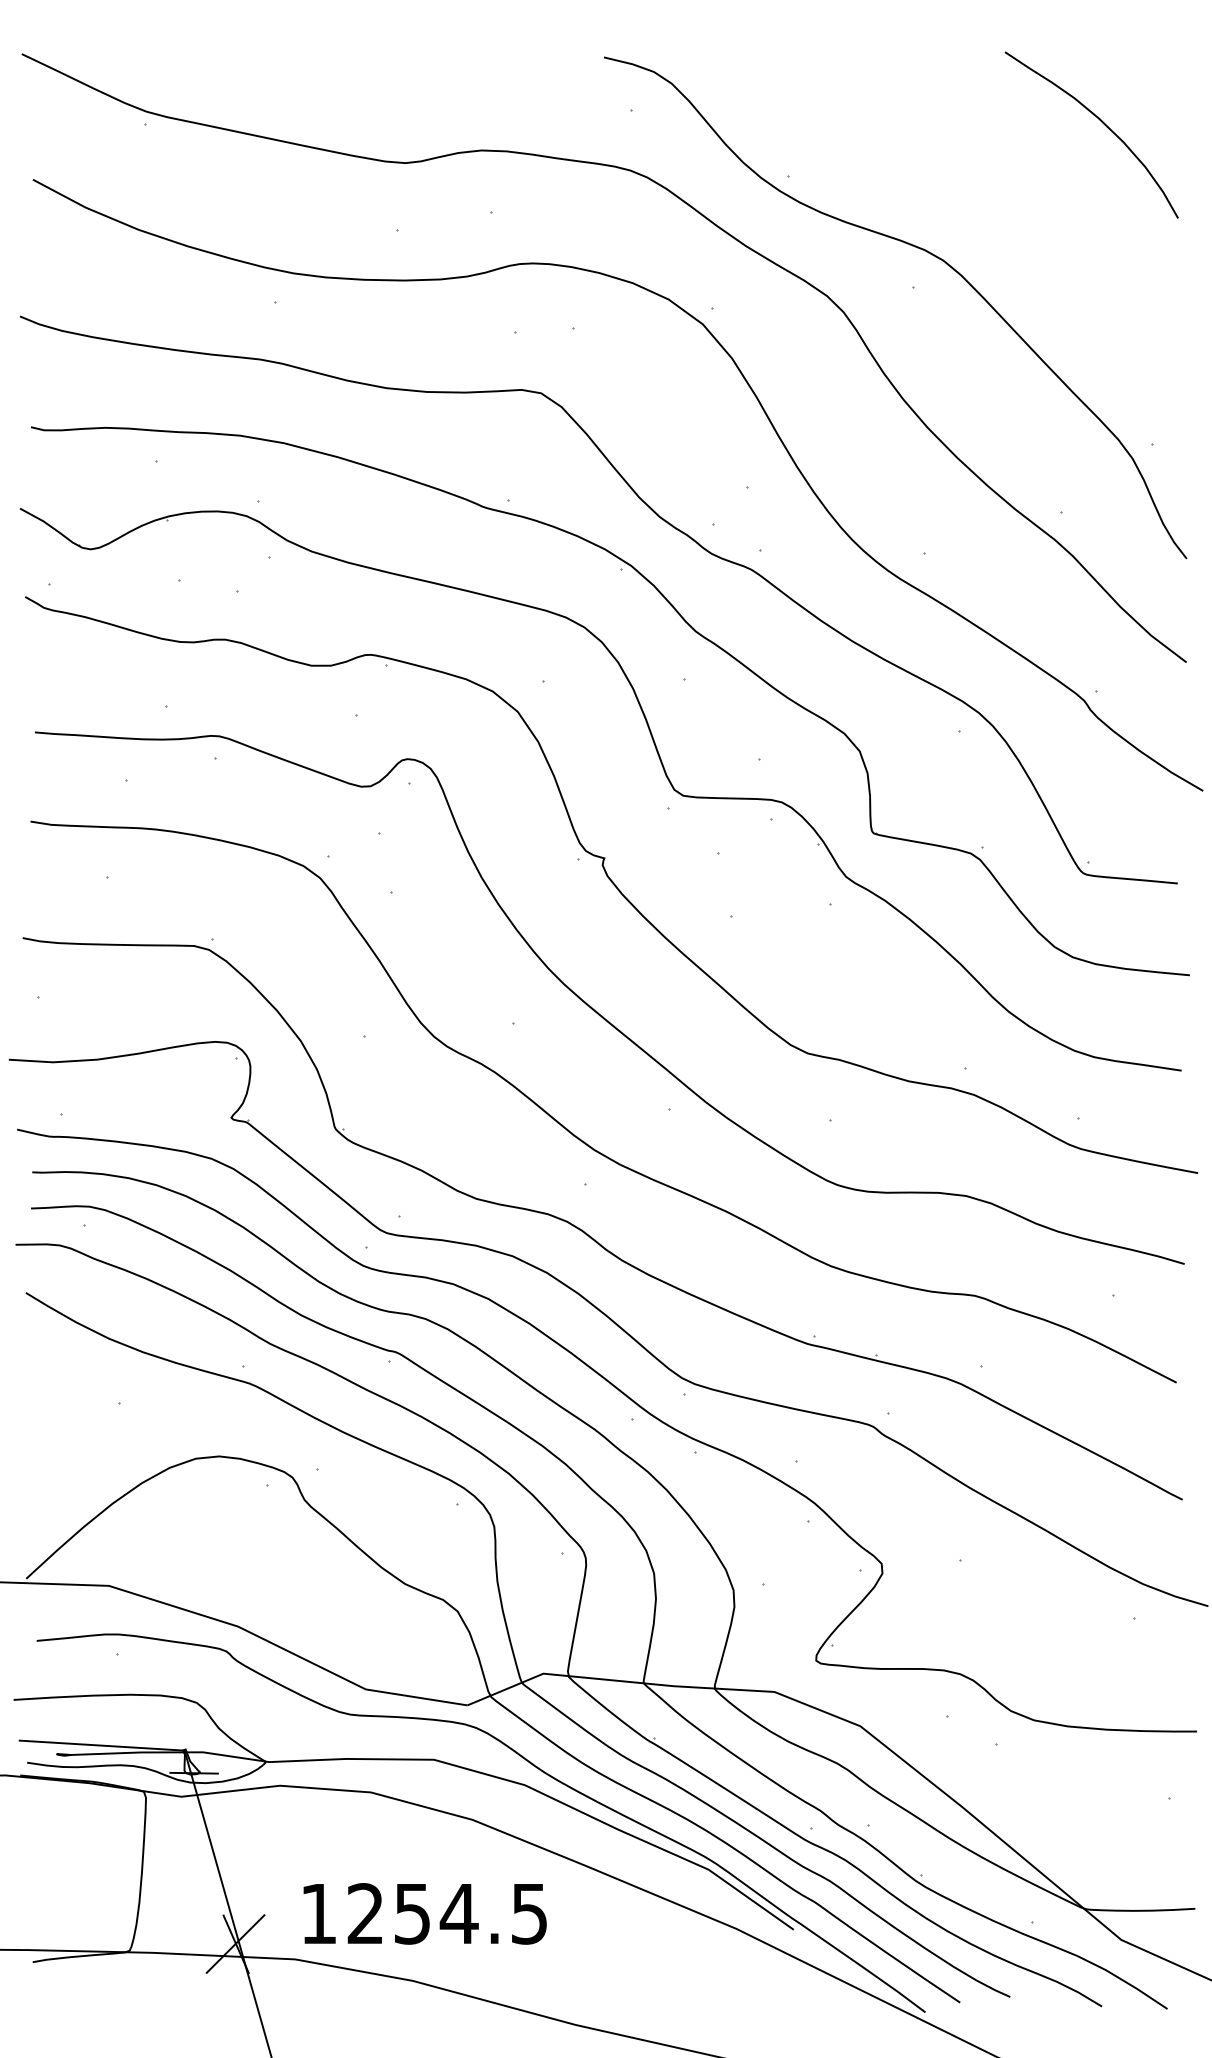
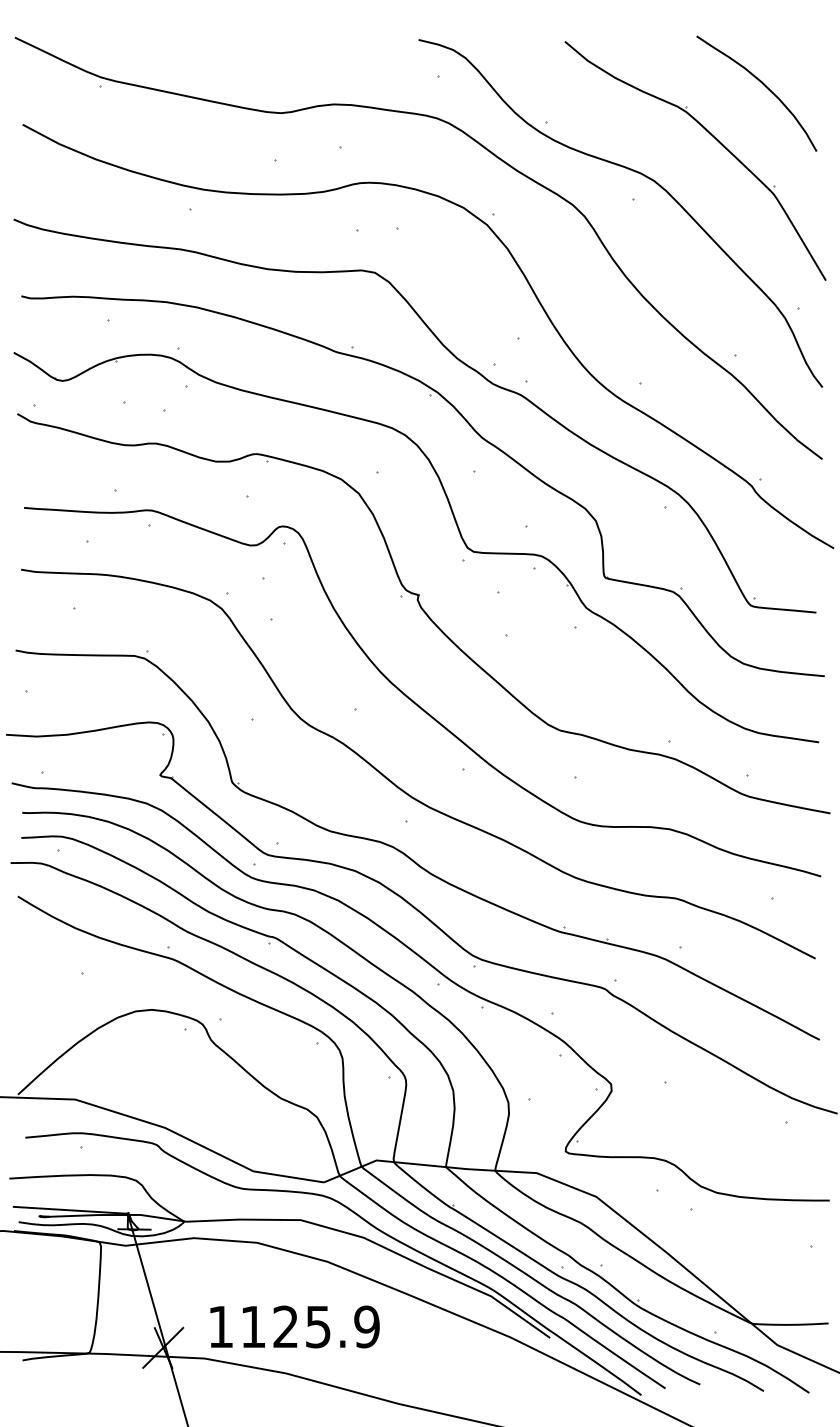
part: (1032, 201) -> (715, 139), added
text: (448, 1913) -> (310, 1326), 1254.5 -> 1125.9

